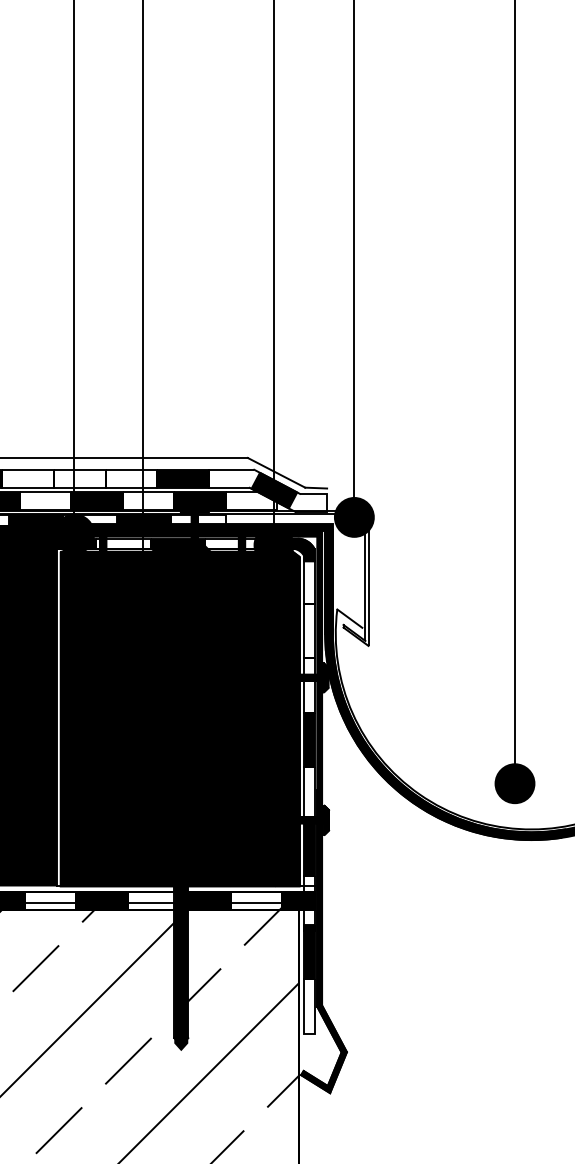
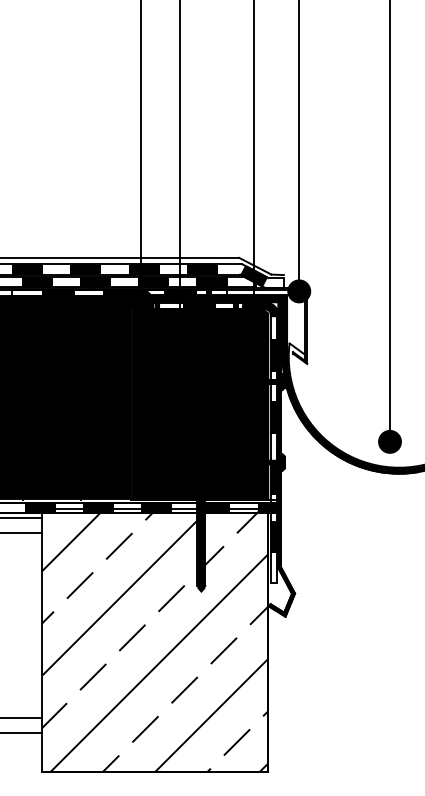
fill: (78, 478) -> (143, 269), added
fill: (308, 630) -> (273, 355), added

